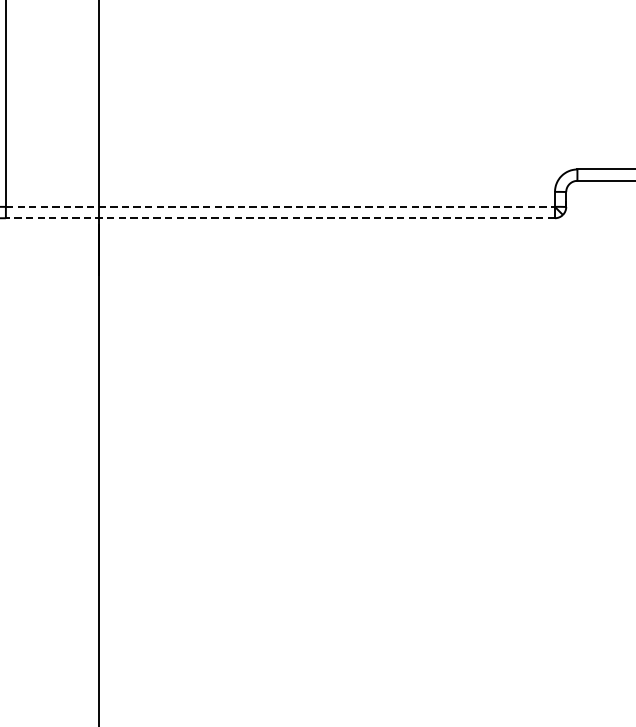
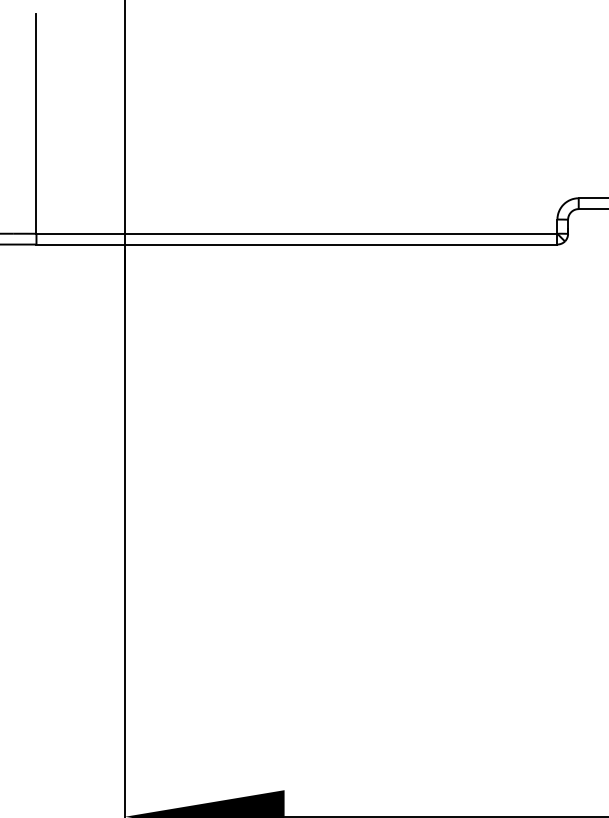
line: (281, 206) -> (297, 233), dashed -> solid
line: (279, 218) -> (296, 244), dashed -> solid

